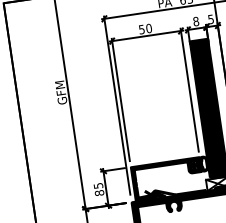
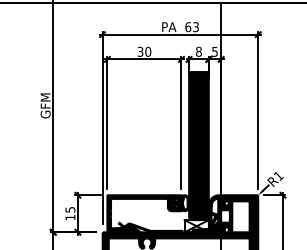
text: (141, 28) -> (140, 50), 50 -> 30
text: (99, 192) -> (70, 217), 85 -> 15

